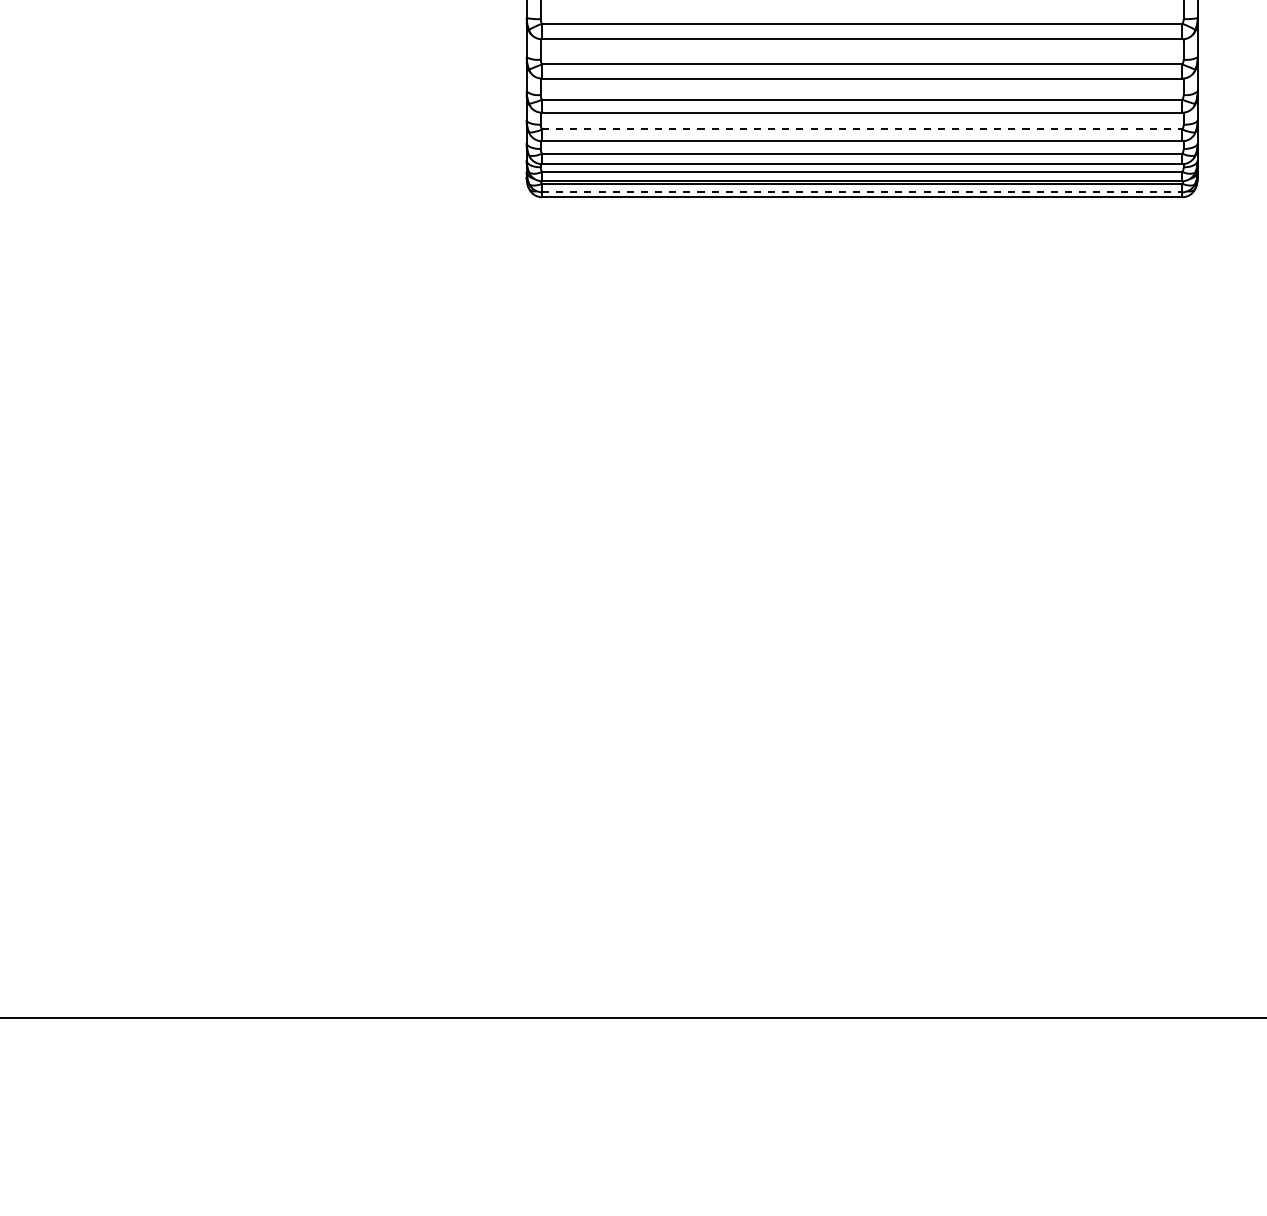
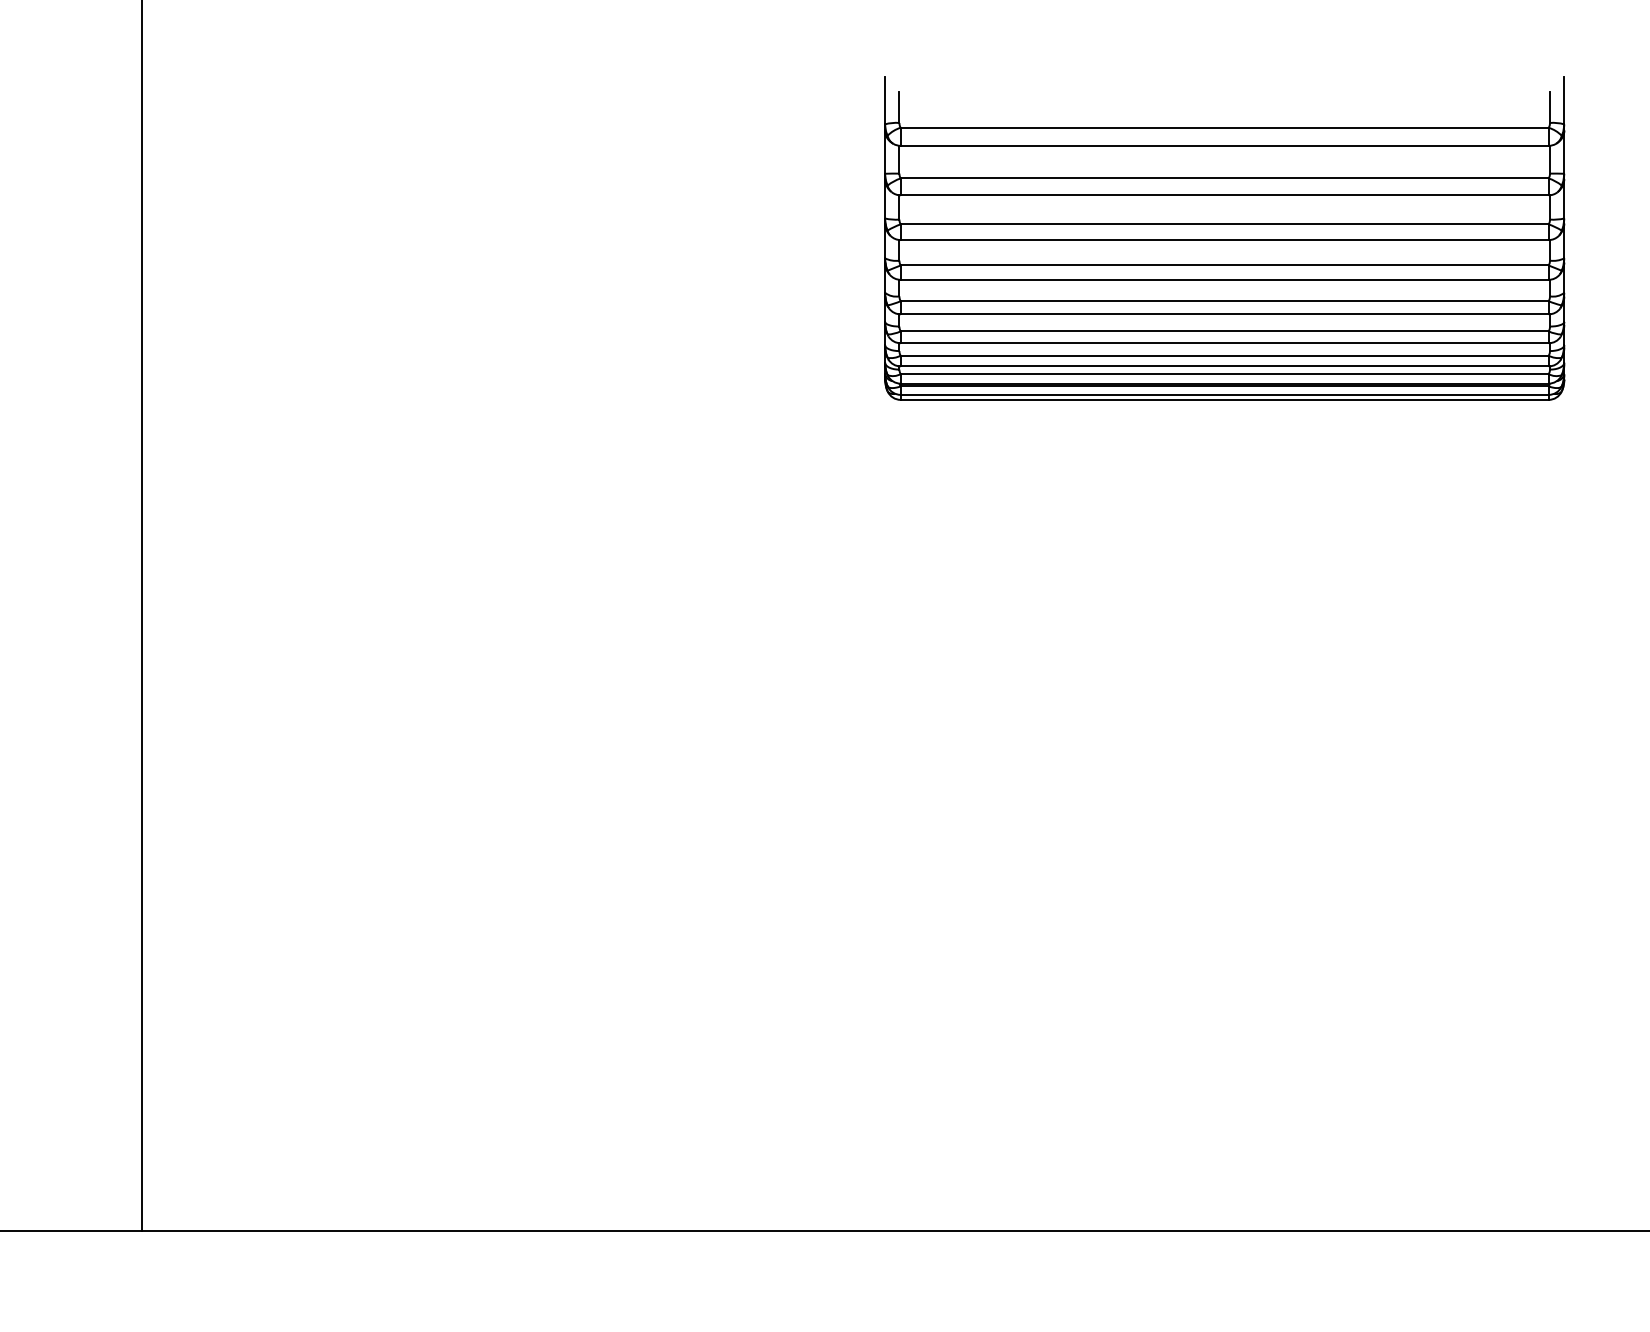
line: (863, 129) -> (1225, 331), dashed -> solid
line: (863, 191) -> (1225, 394), dashed -> solid

